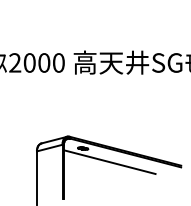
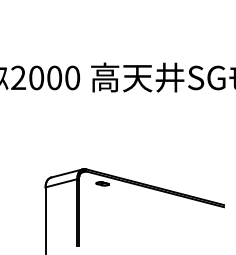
line: (109, 161) -> (135, 200), removed

